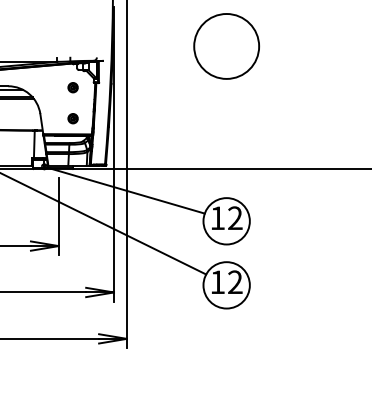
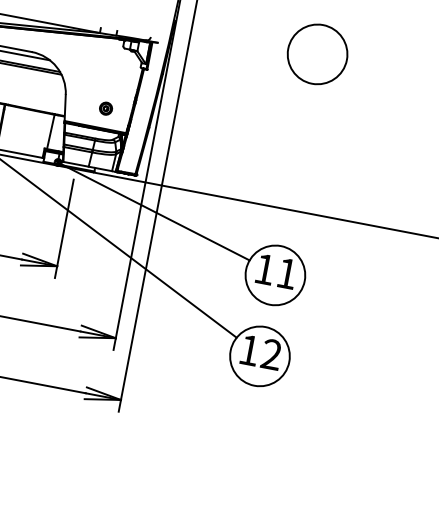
circle: (226, 46) -> (317, 54), size x0.71
part: (72, 87) -> (112, 69), removed
text: (235, 217) -> (287, 272), 12 -> 11

